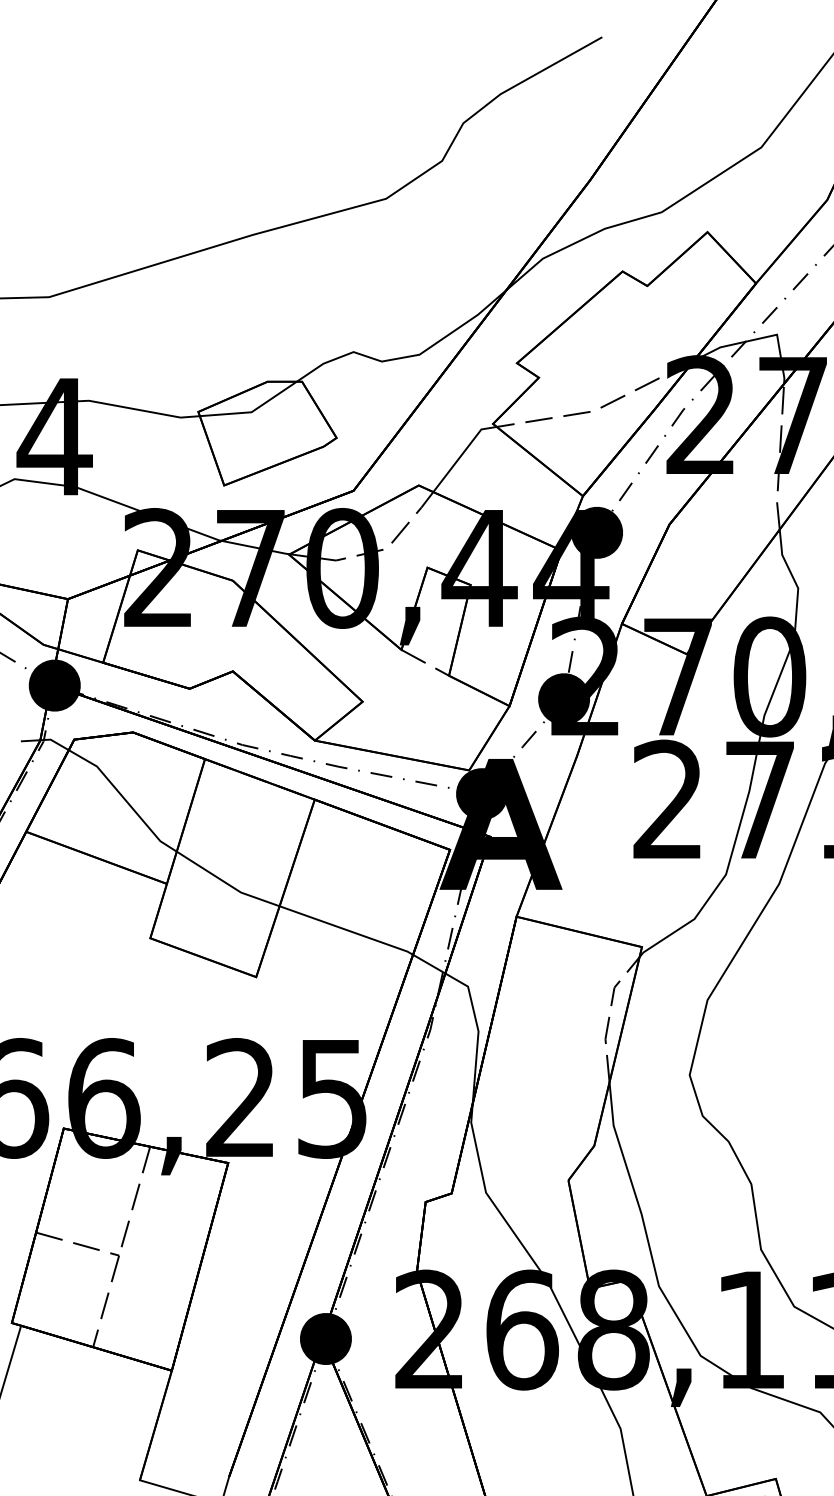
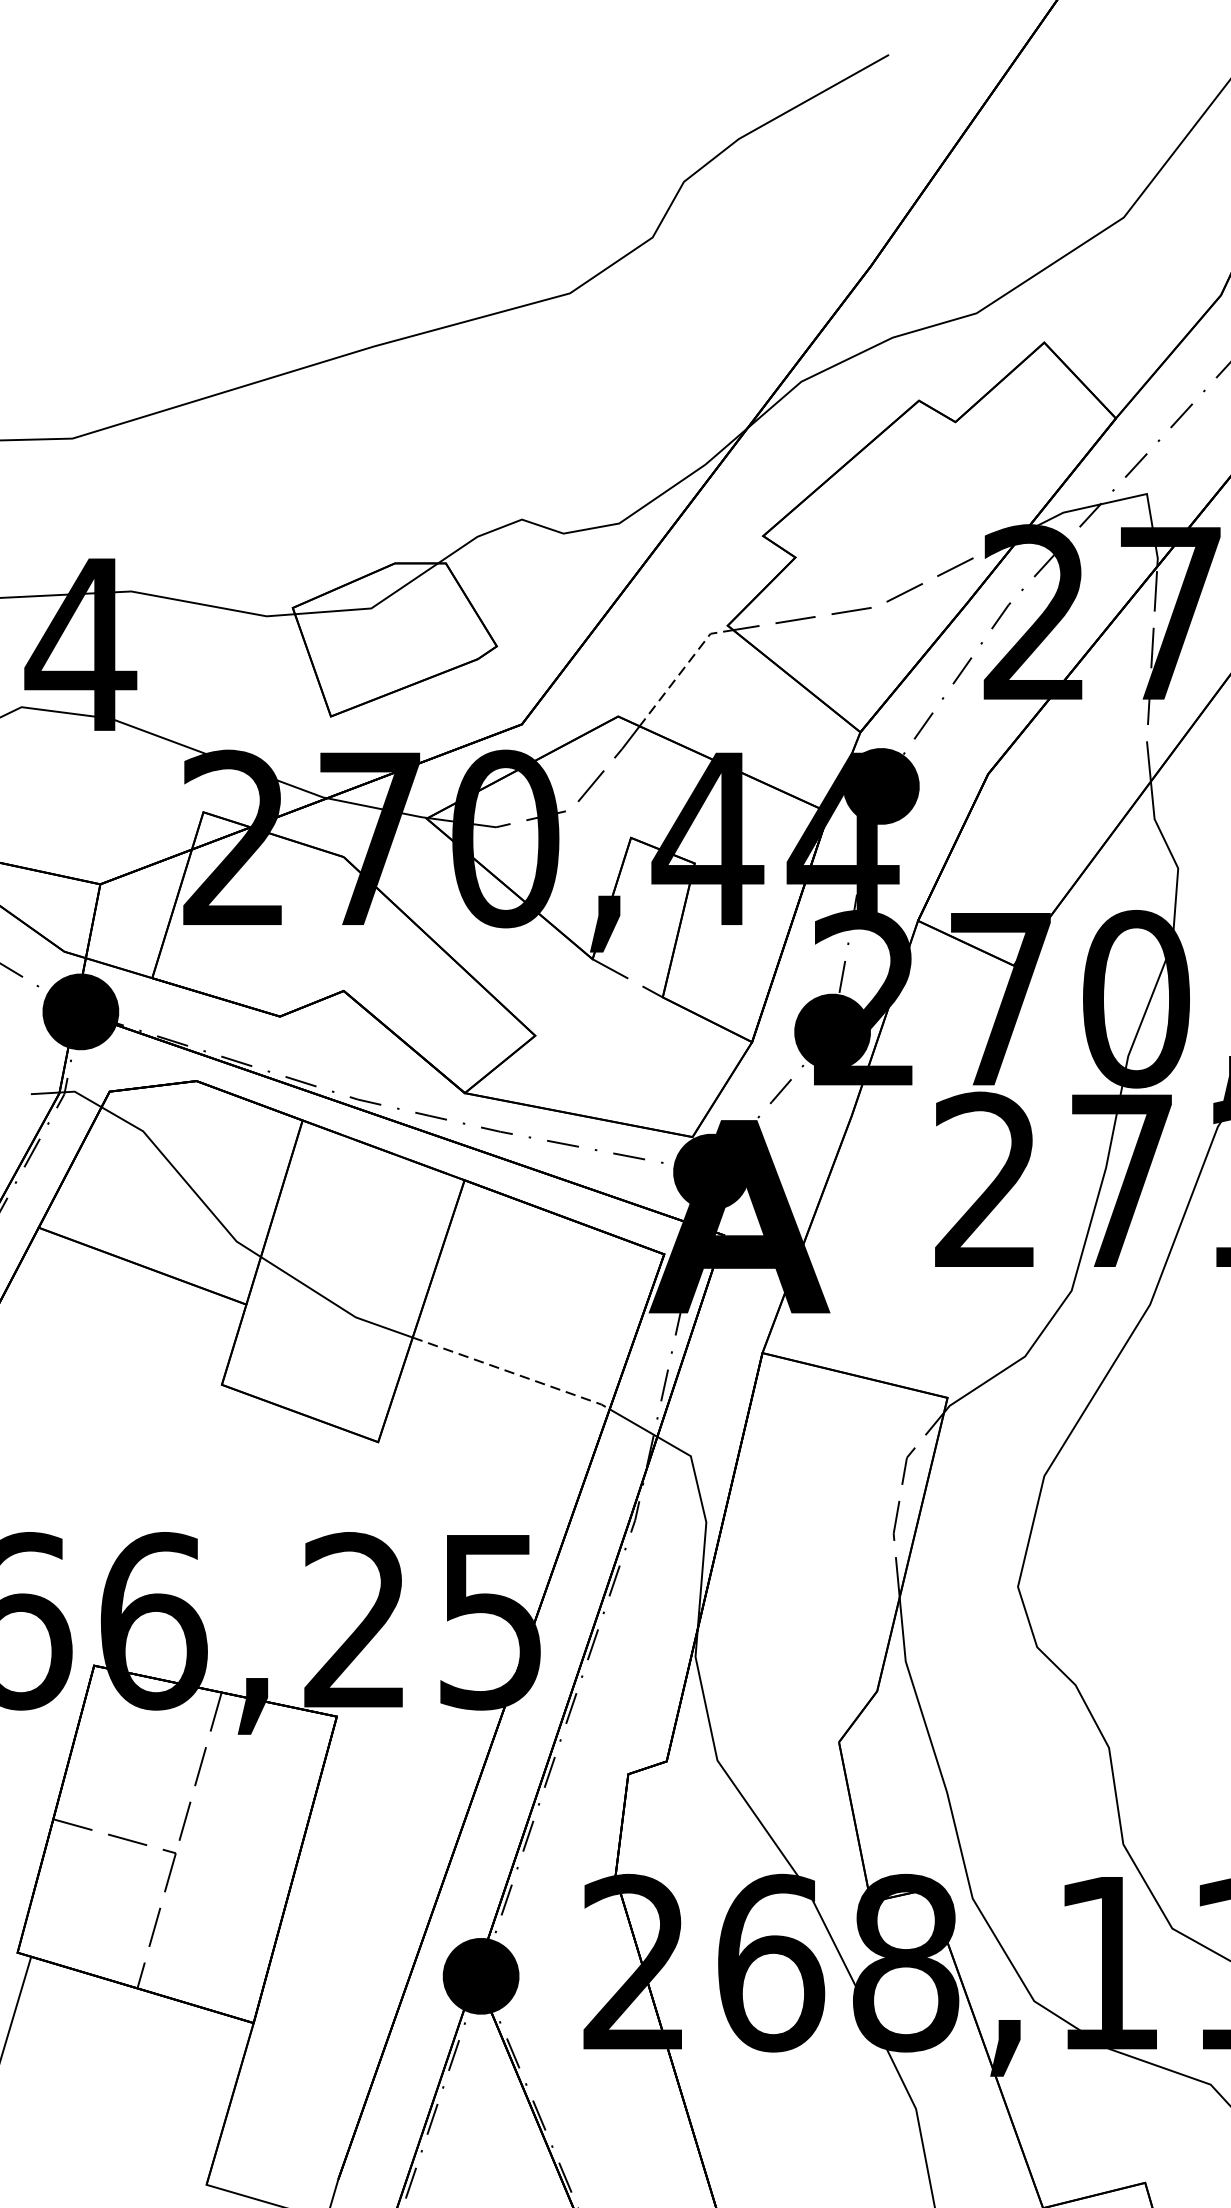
line: (462, 454) -> (682, 670), solid -> dashed
line: (347, 930) -> (512, 1373), solid -> dashed

